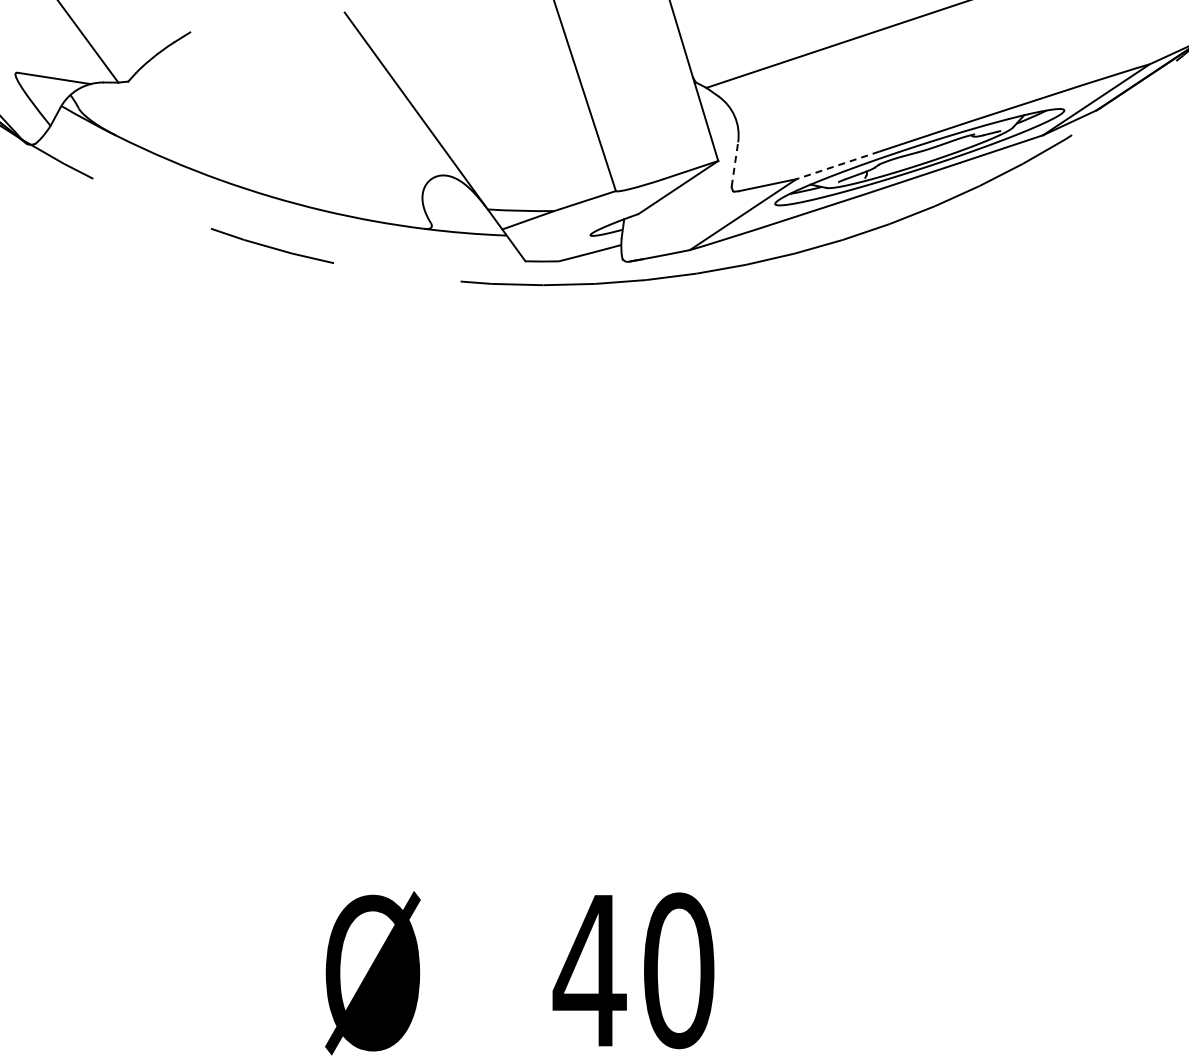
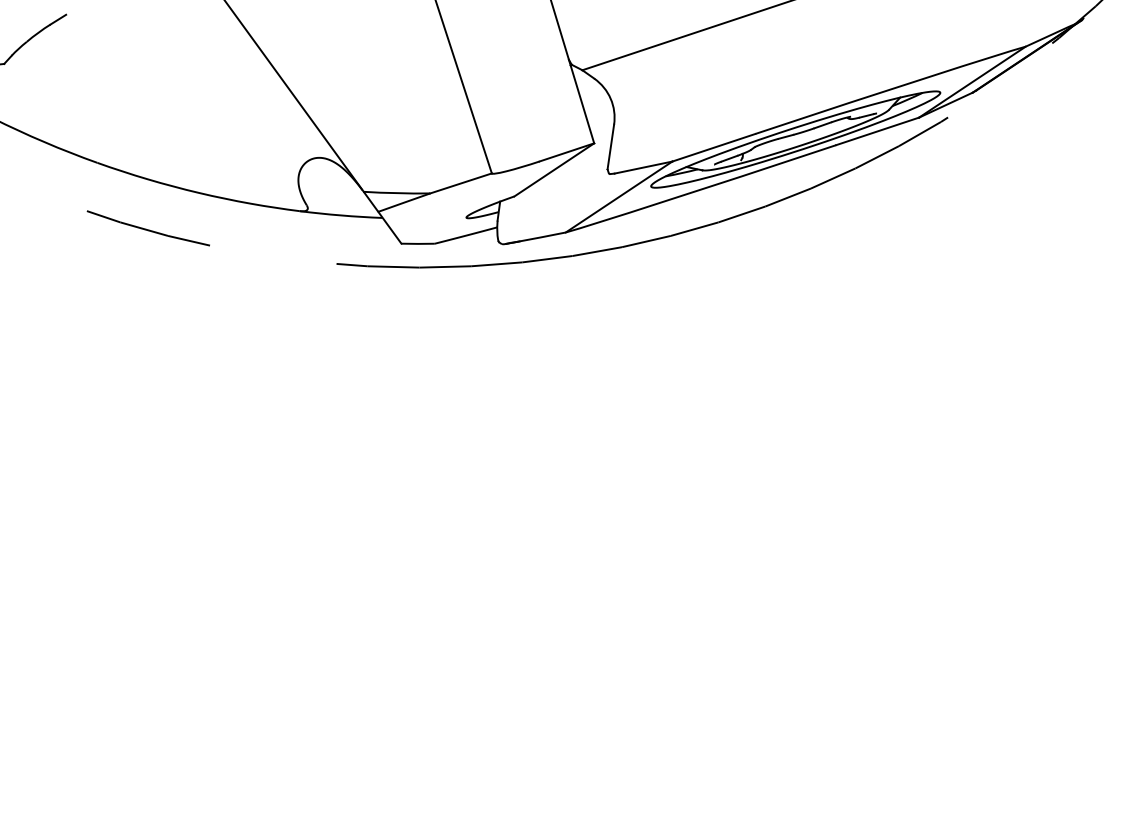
line: (734, 164) -> (610, 146), dashed -> solid
line: (837, 165) -> (713, 147), dashed -> solid

